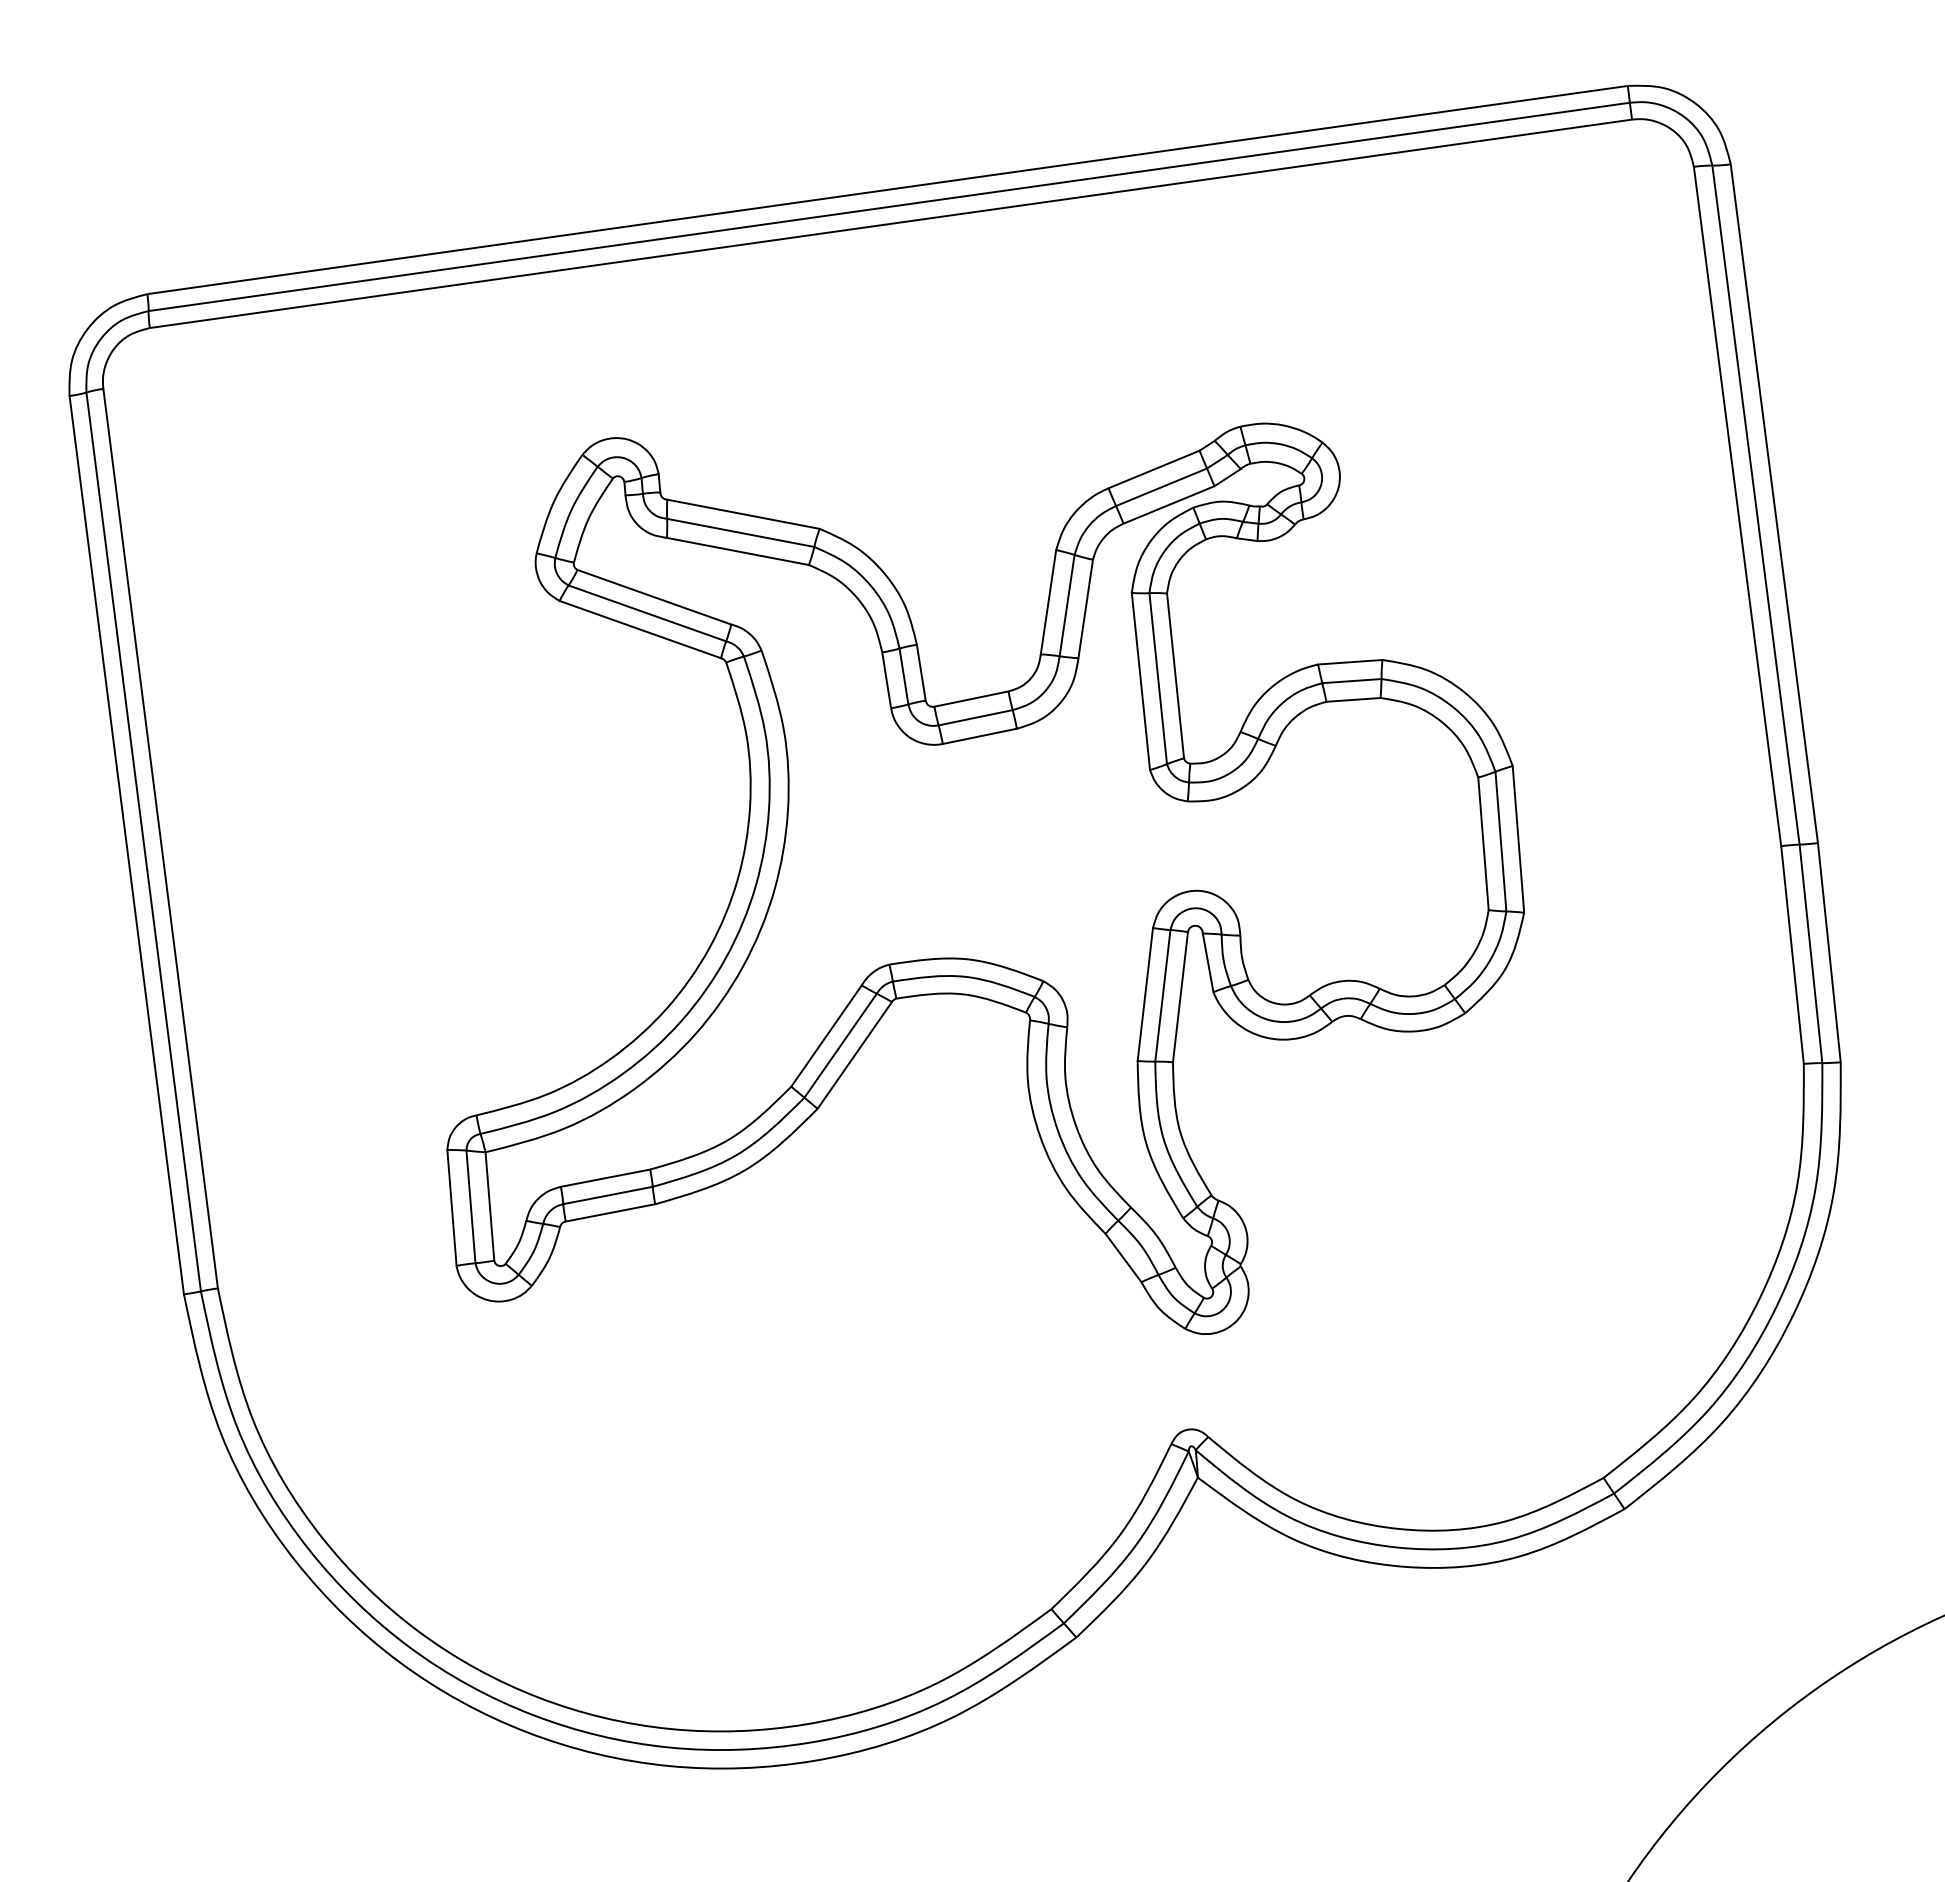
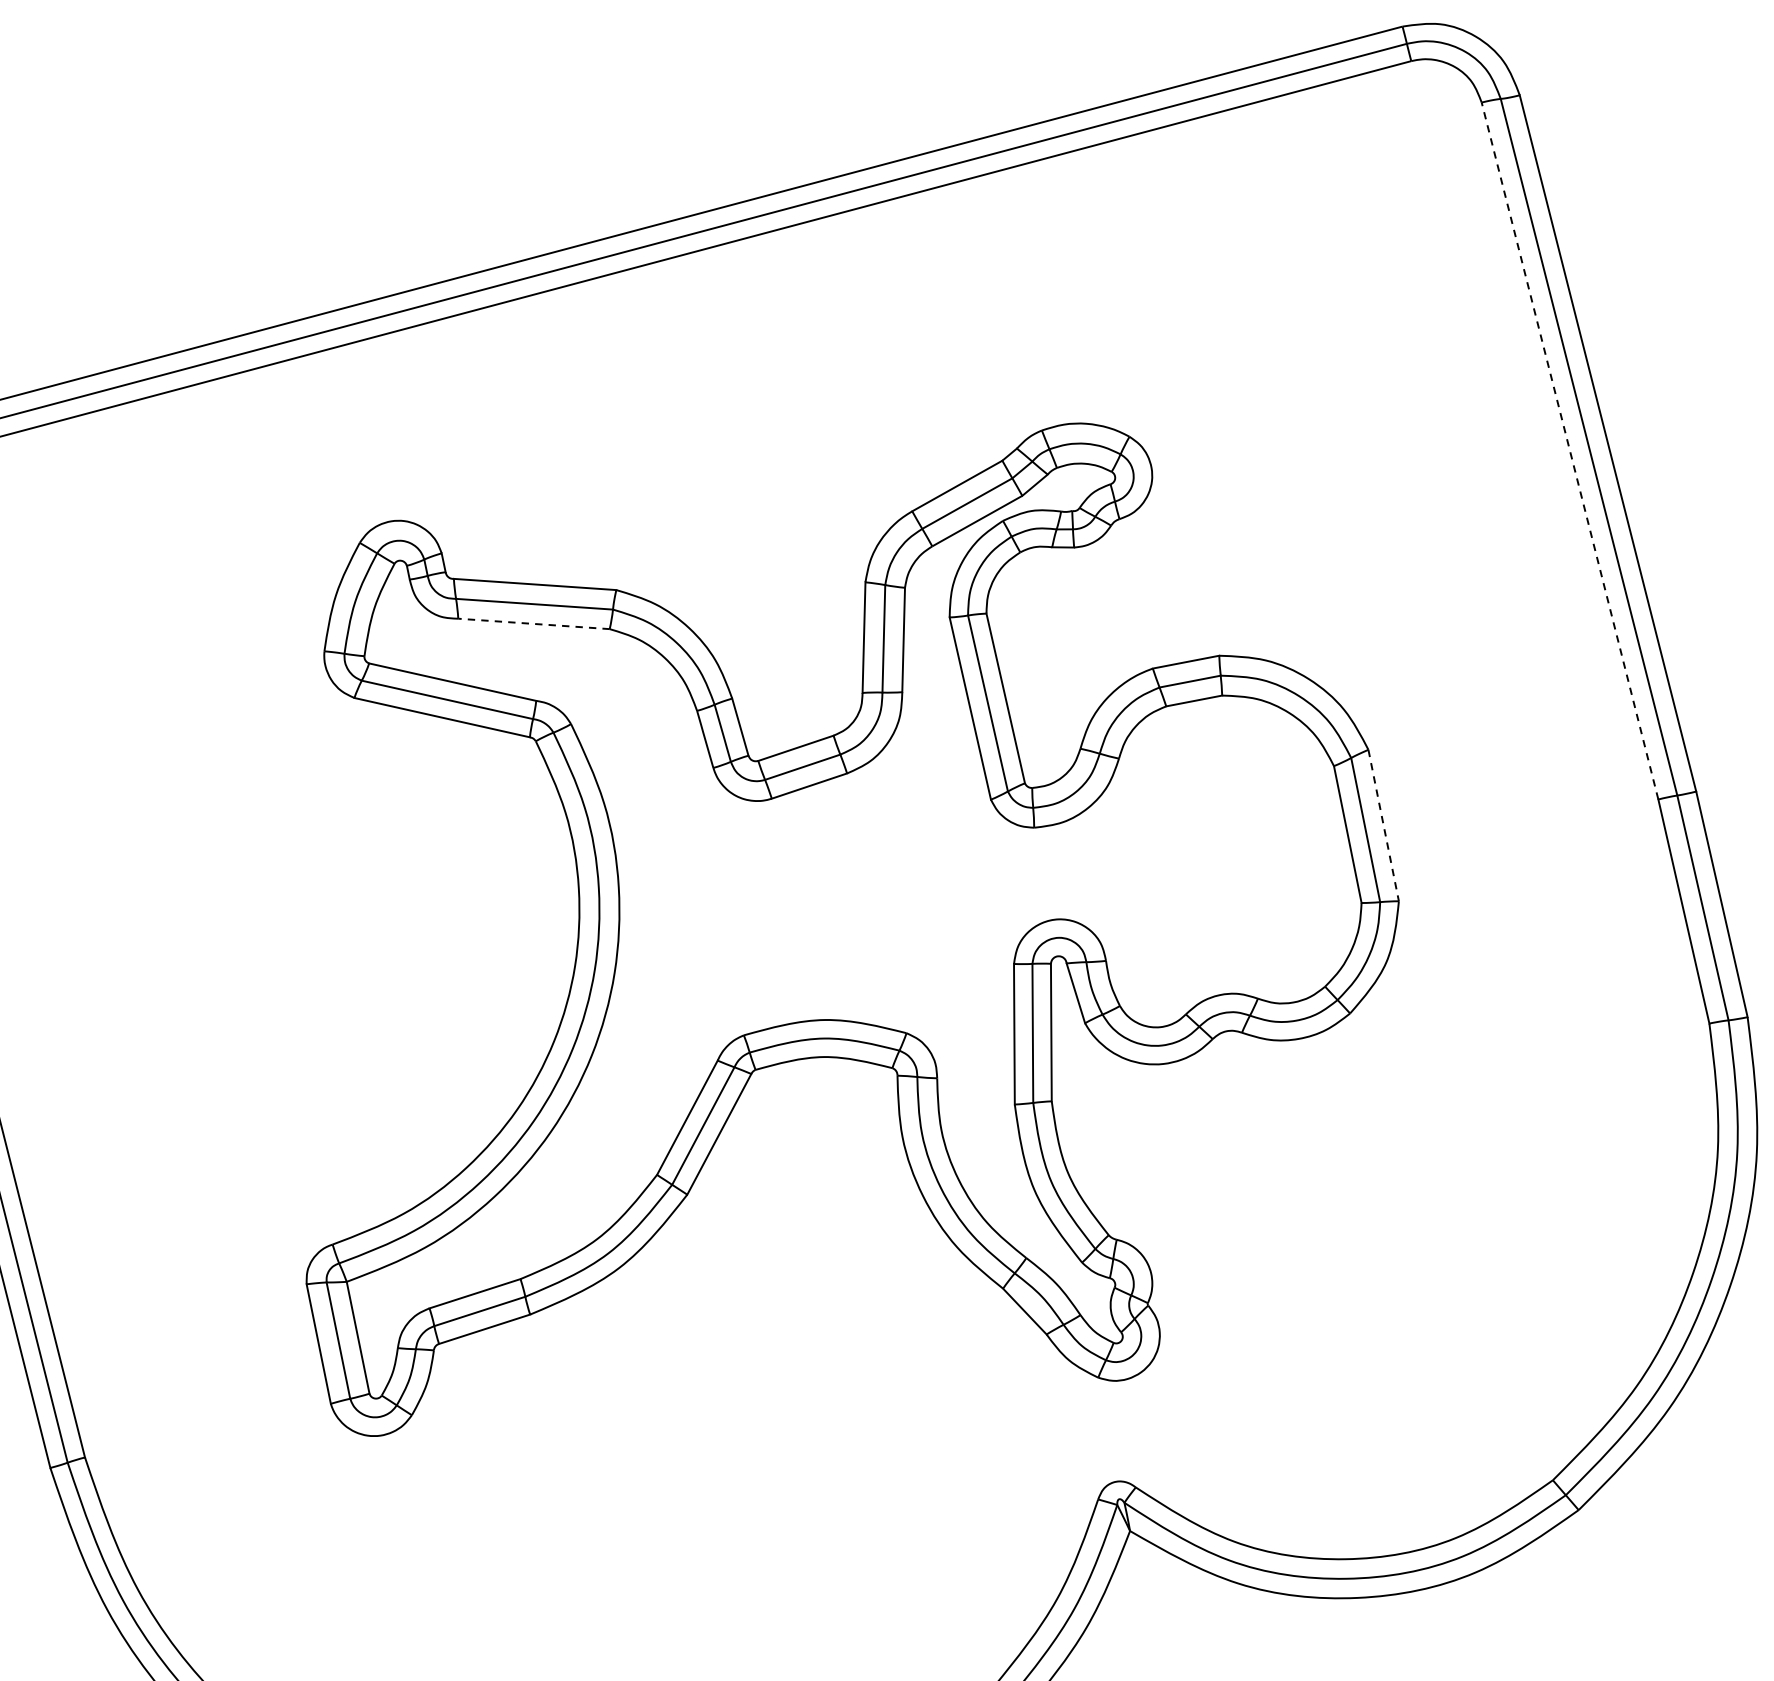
line: (1737, 506) -> (1569, 451), solid -> dashed
line: (737, 551) -> (533, 624), solid -> dashed
line: (1518, 839) -> (1383, 825), solid -> dashed

